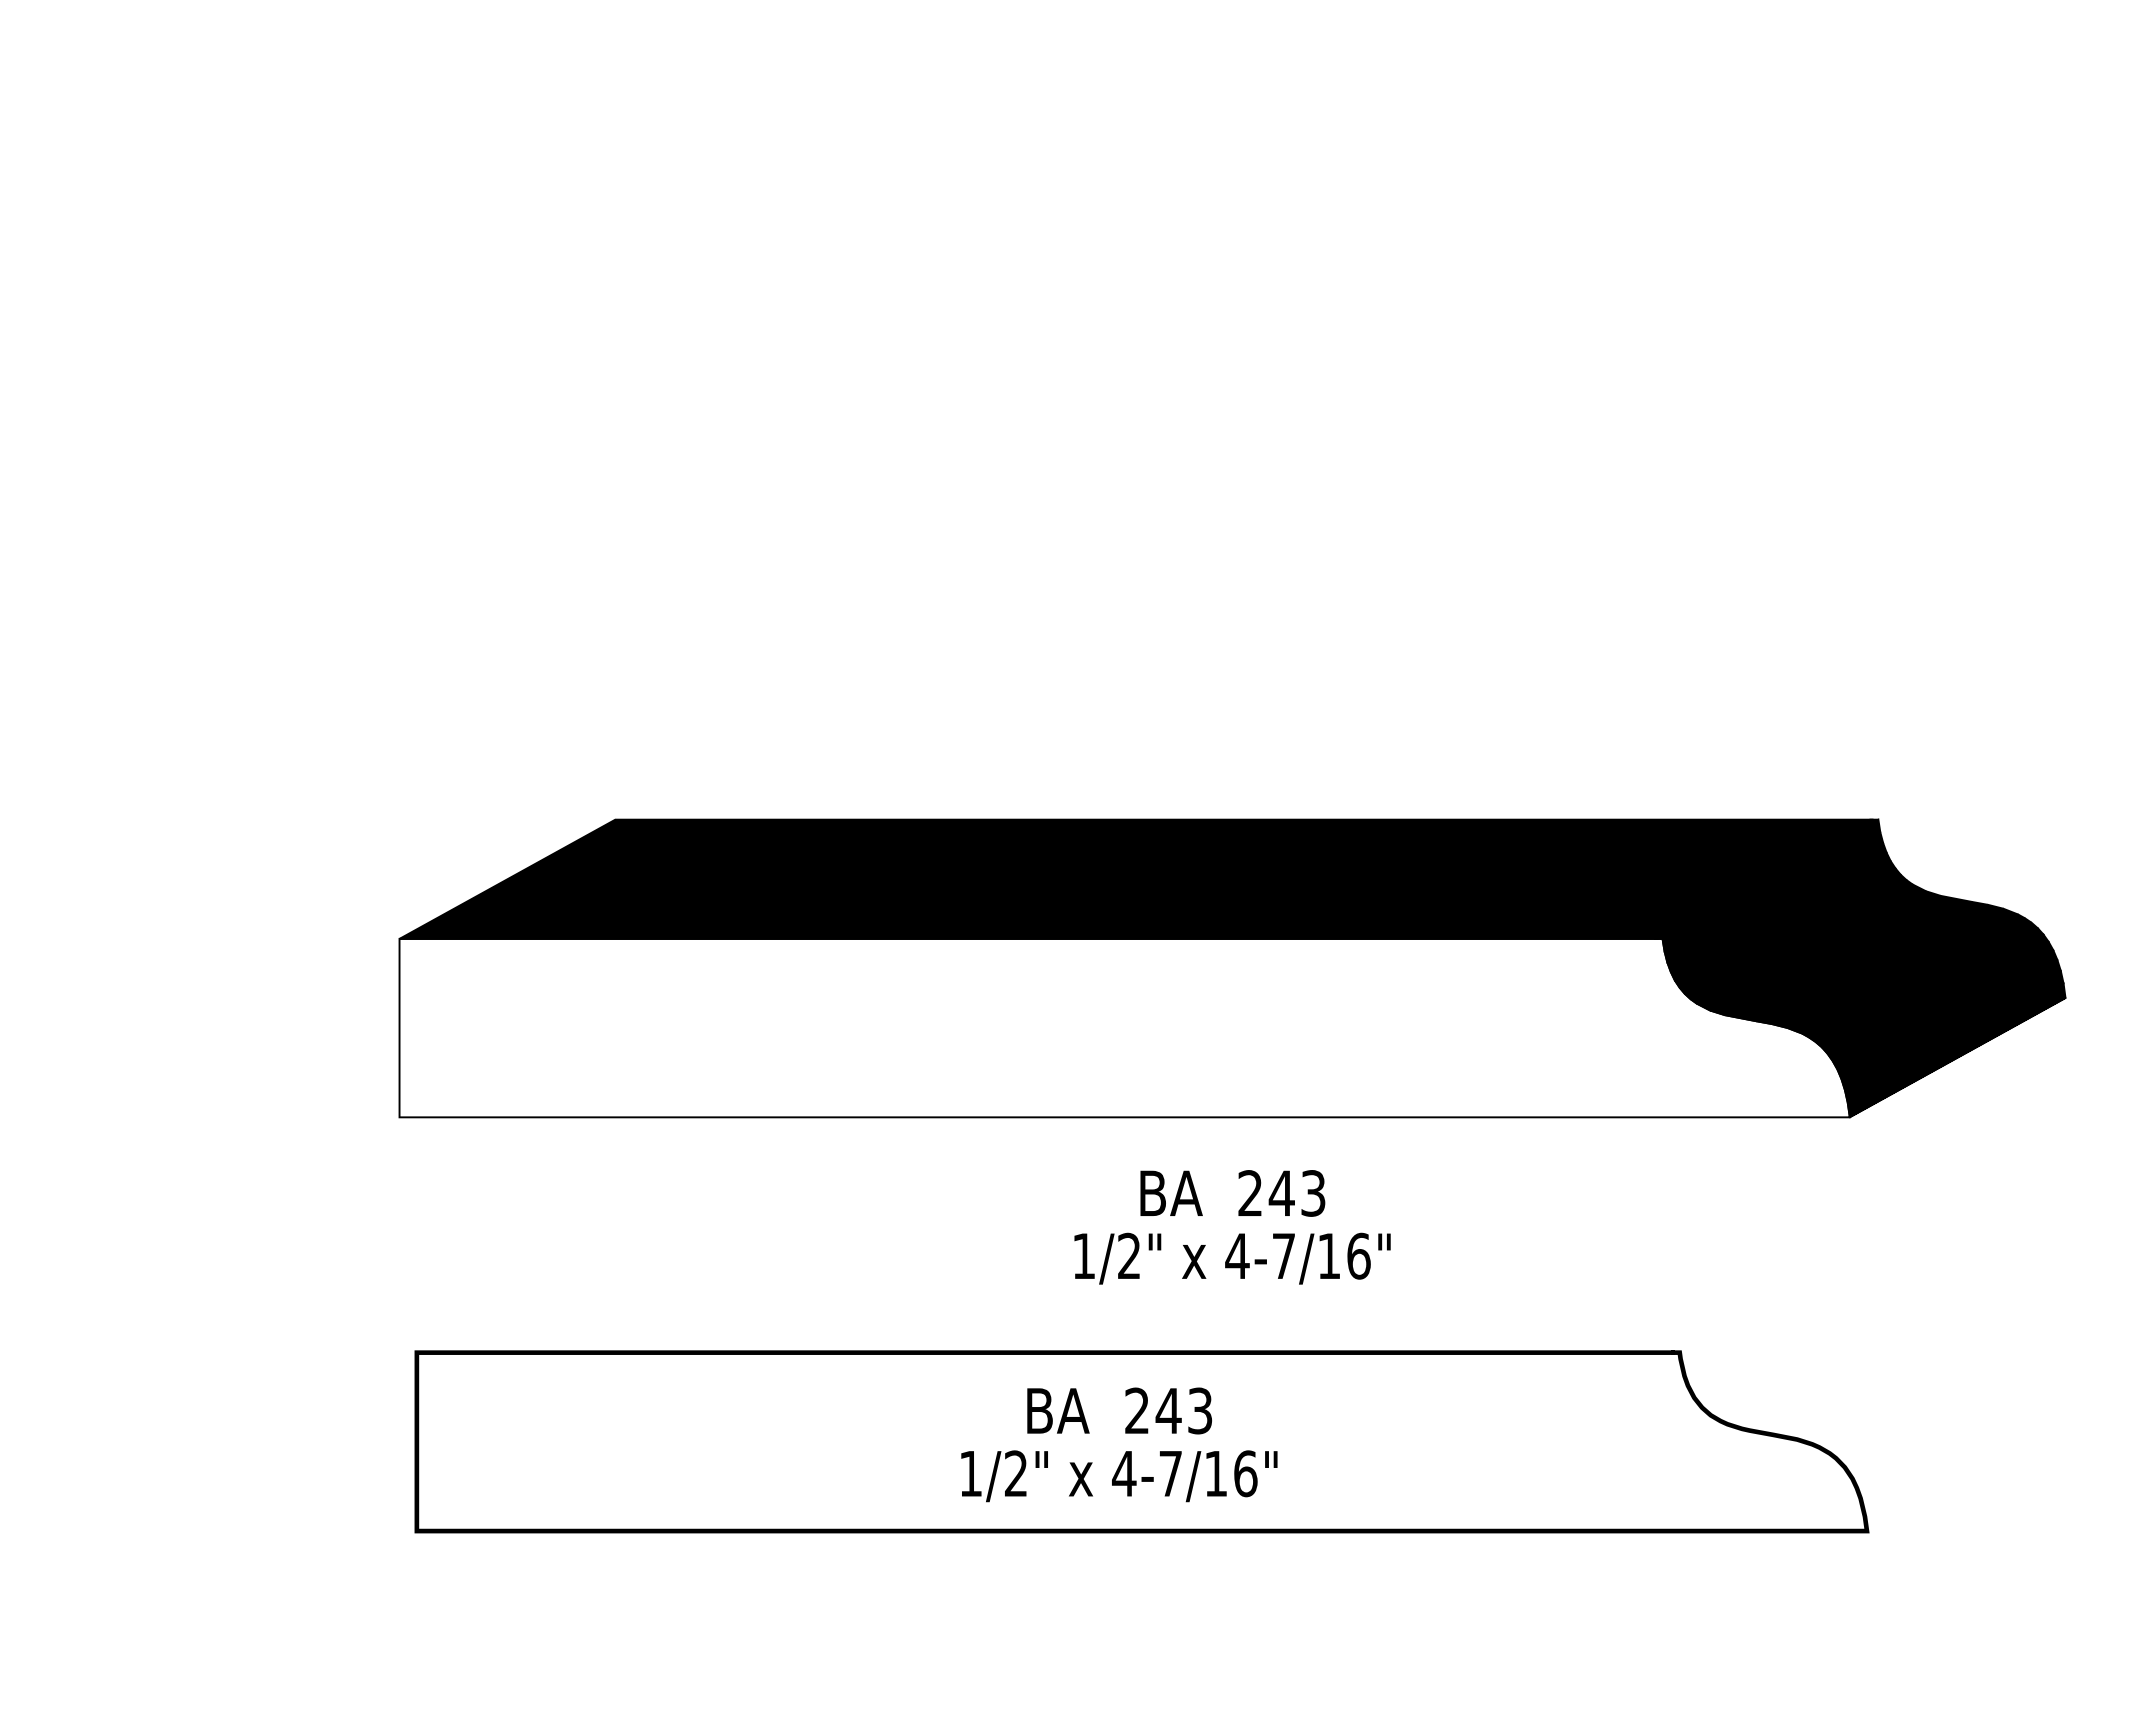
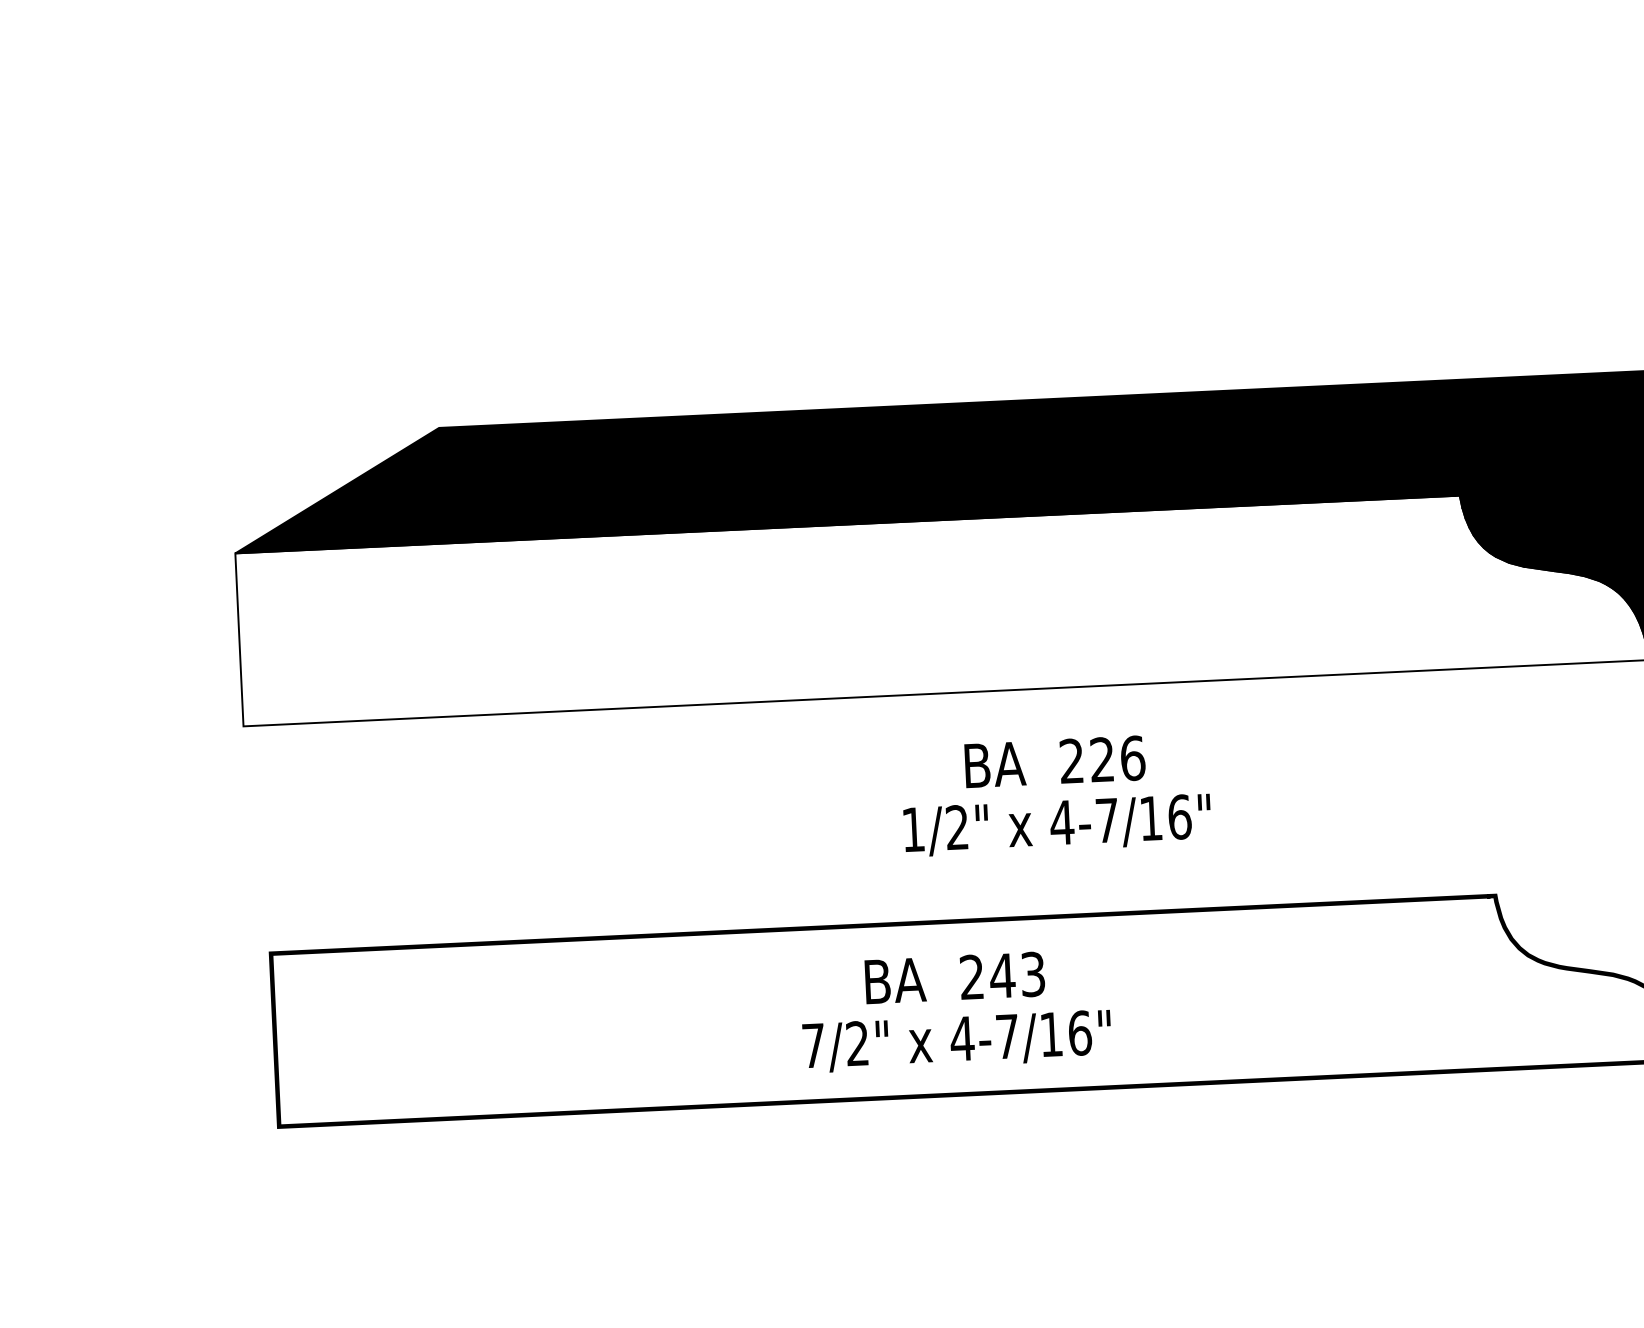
text: (1297, 1193) -> (1117, 759), 243 -> 226
text: (970, 1473) -> (813, 1045), 1/2" -> 7/2"

